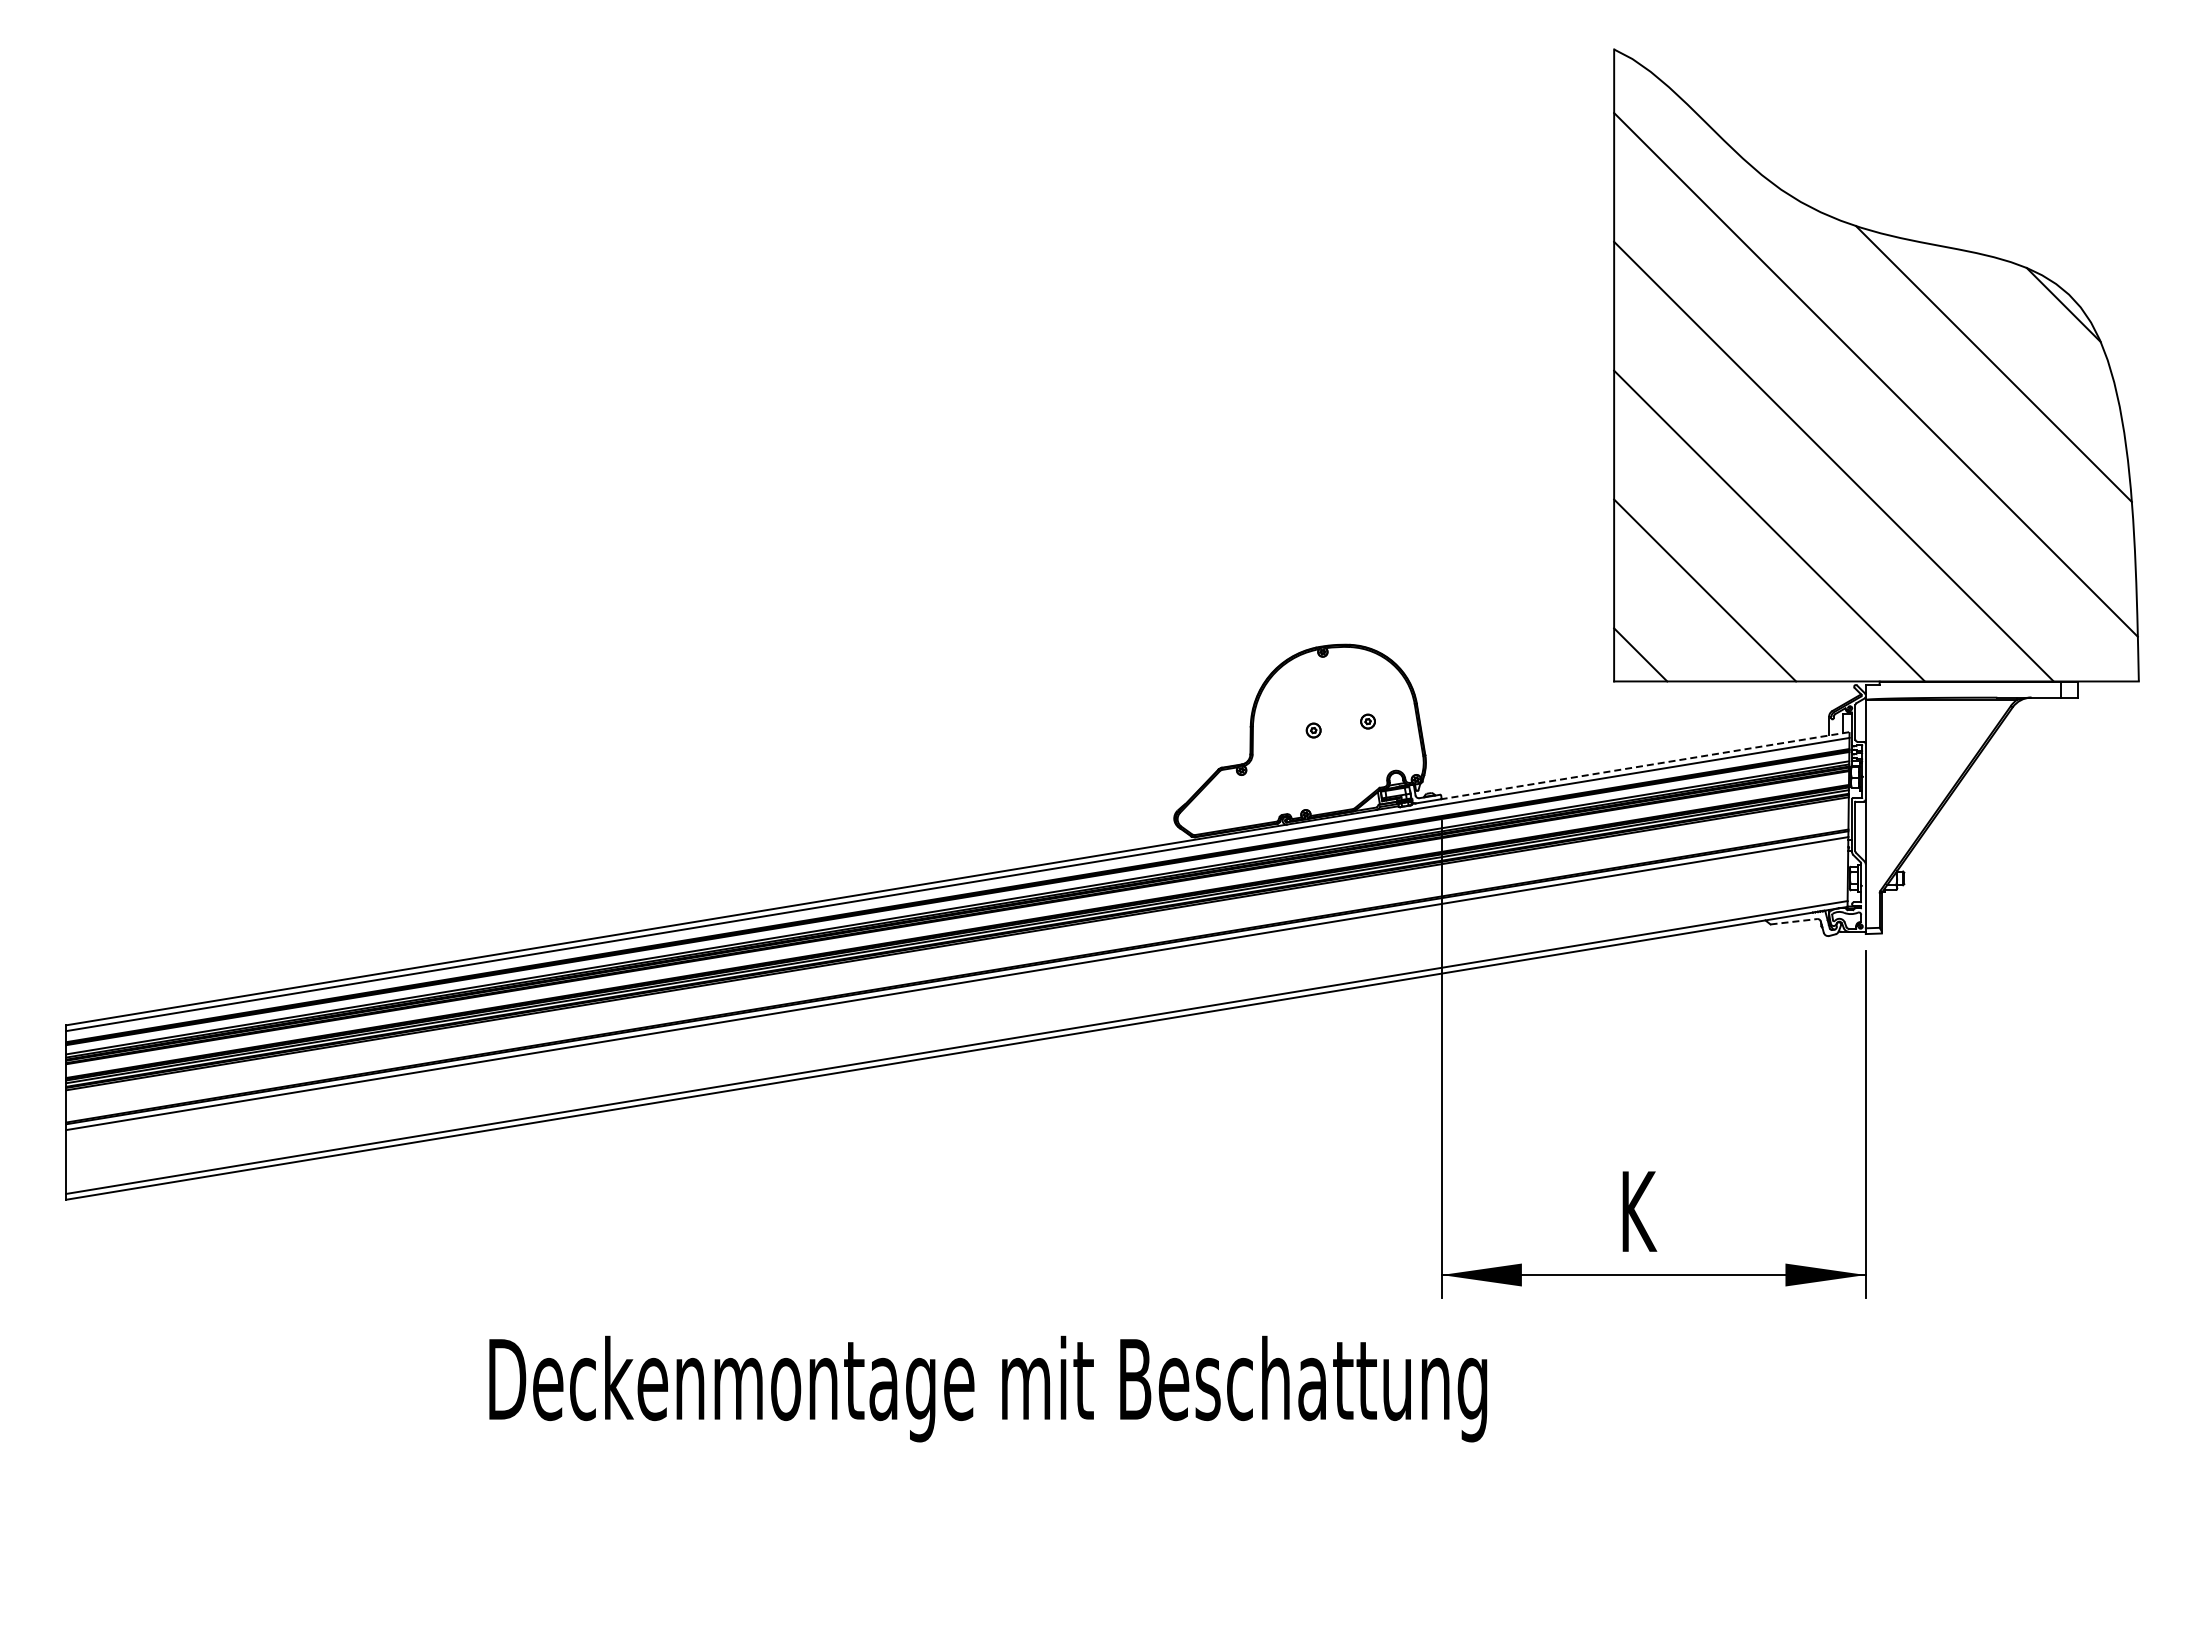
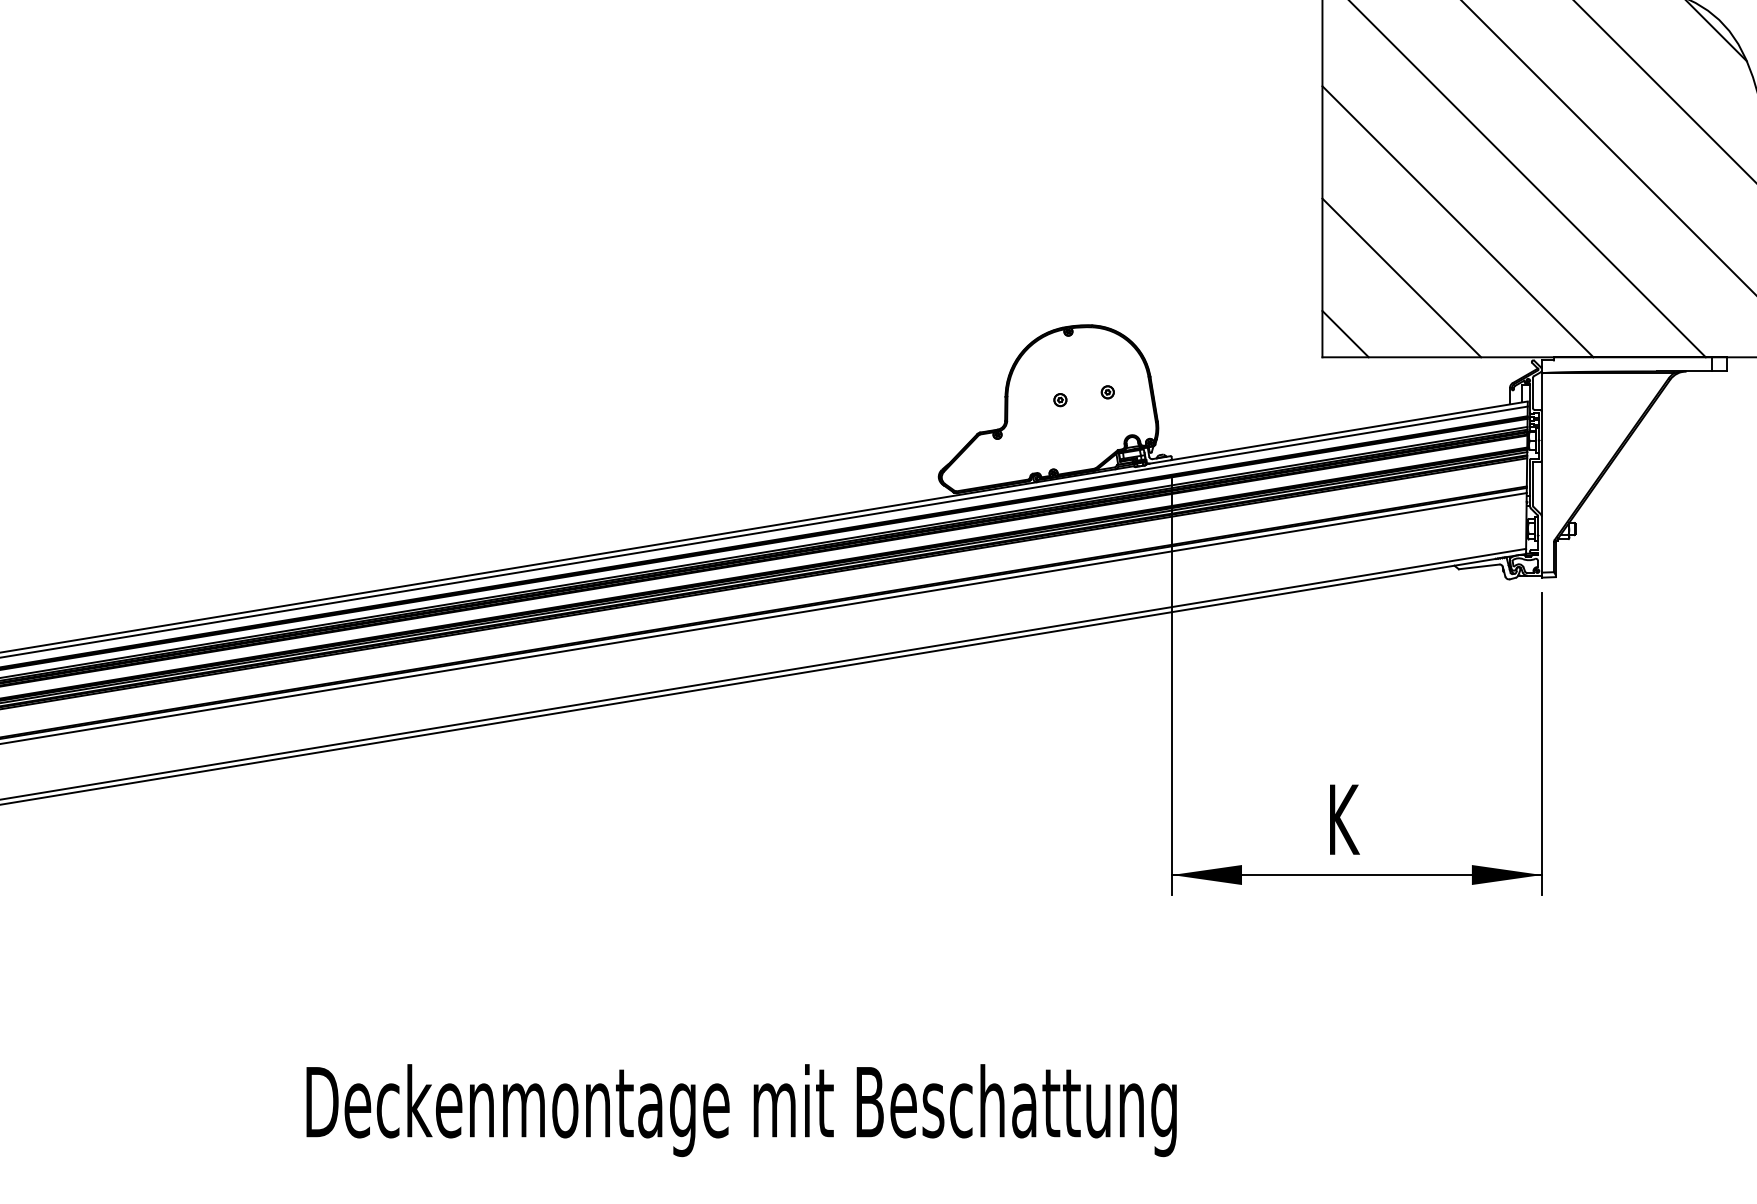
line: (1645, 765) -> (1349, 430), dashed -> solid
line: (1794, 921) -> (1479, 566), dashed -> solid
text: (988, 1388) -> (741, 1110), moved

